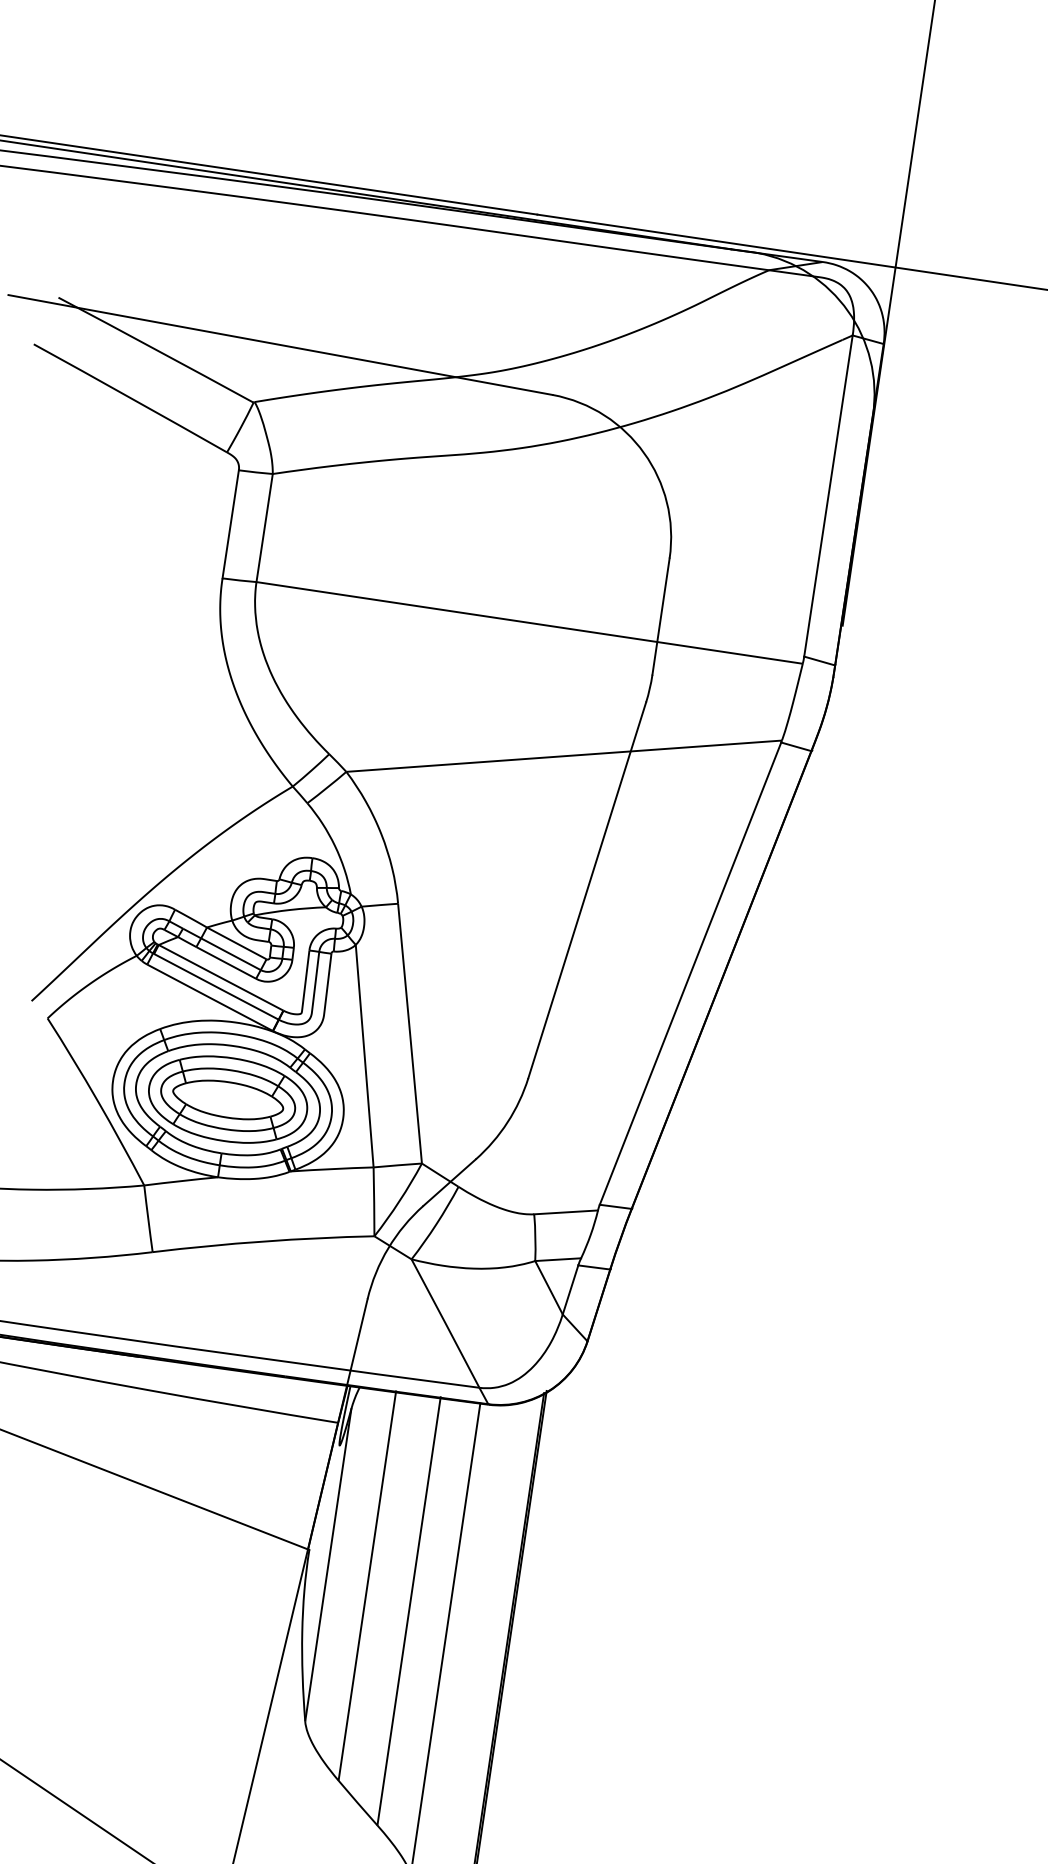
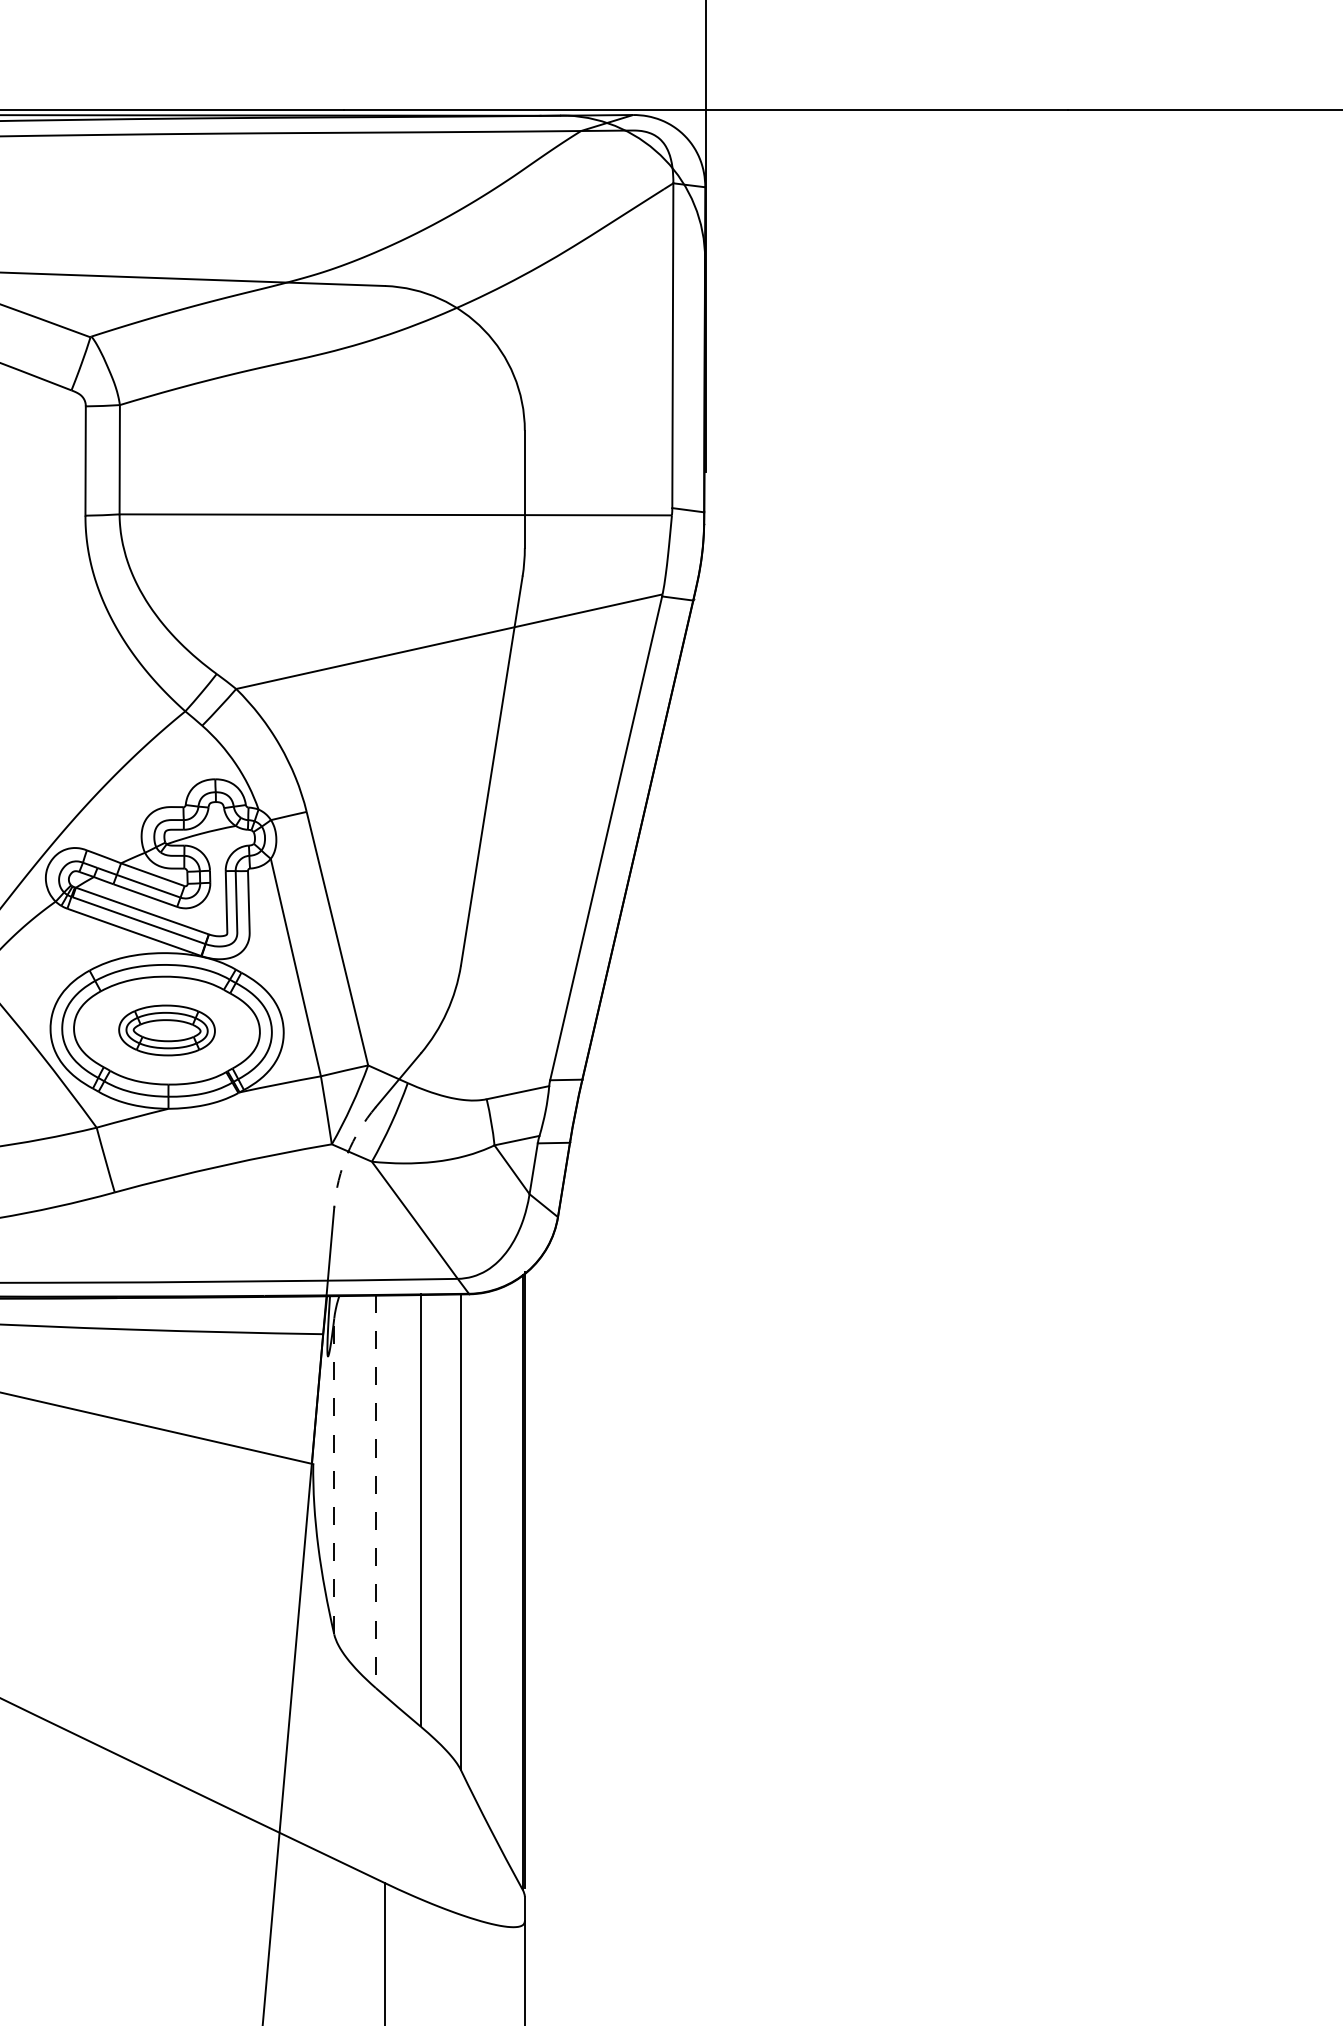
part: (227, 1099) -> (166, 1030), size x0.6
arc: (388, 1248) -> (347, 1154), solid -> dashed
line: (328, 1565) -> (334, 1476), solid -> dashed
line: (366, 1586) -> (375, 1491), solid -> dashed

